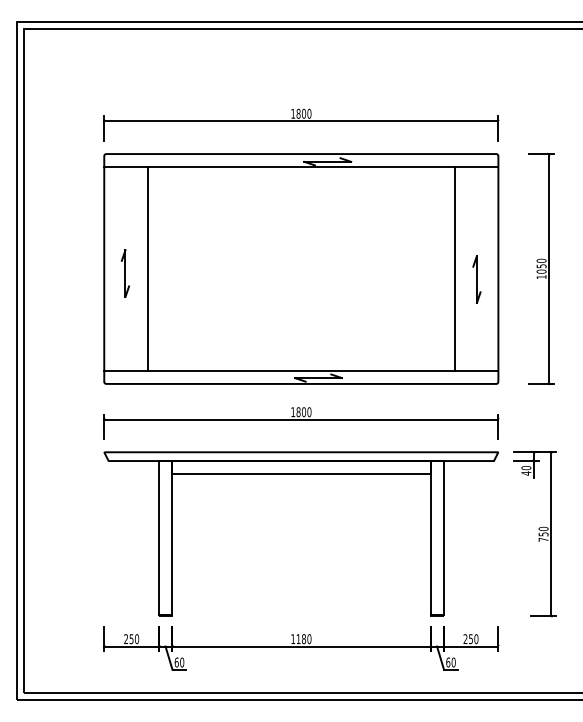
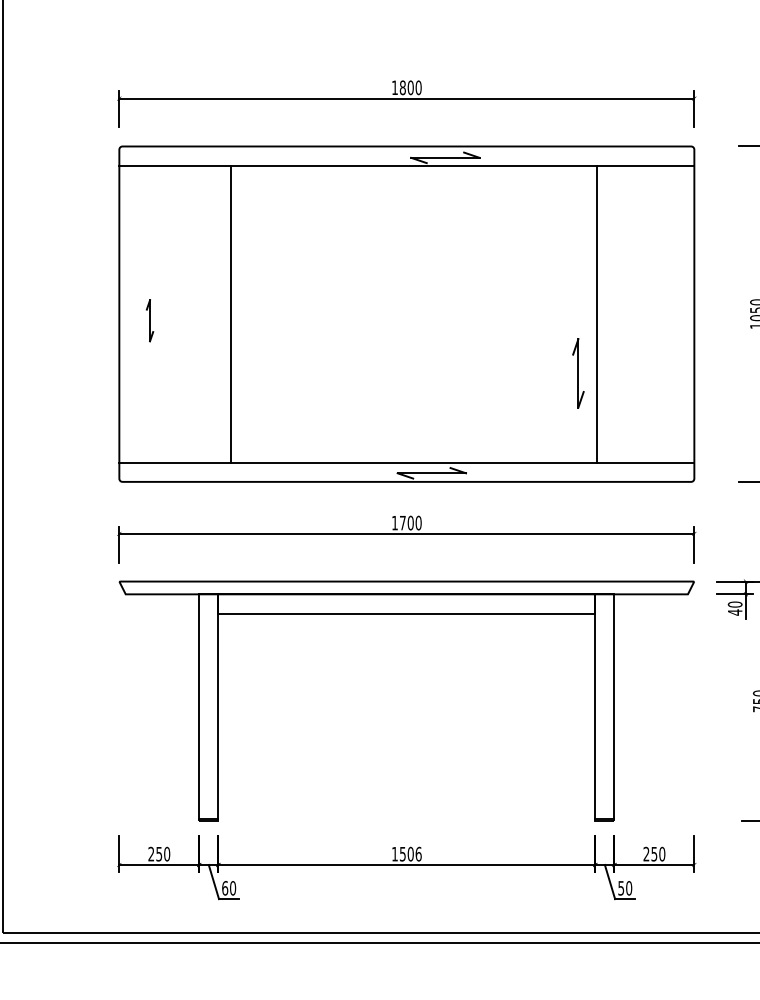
line: (148, 268) -> (232, 313), moved
line: (454, 268) -> (596, 313), moved
part: (124, 273) -> (148, 320), size x0.6
part: (476, 279) -> (577, 373), moved
text: (298, 412) -> (402, 523), 1800 -> 1700
text: (303, 639) -> (410, 854), 1180 -> 1506
text: (448, 662) -> (621, 888), 60 -> 50

